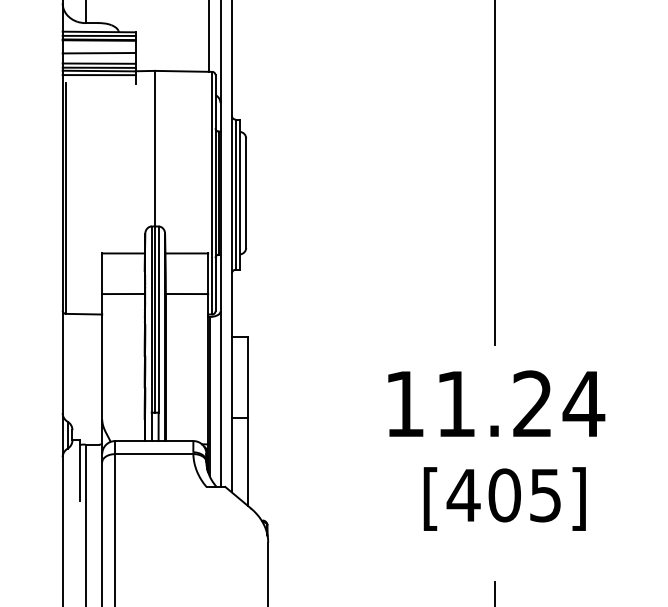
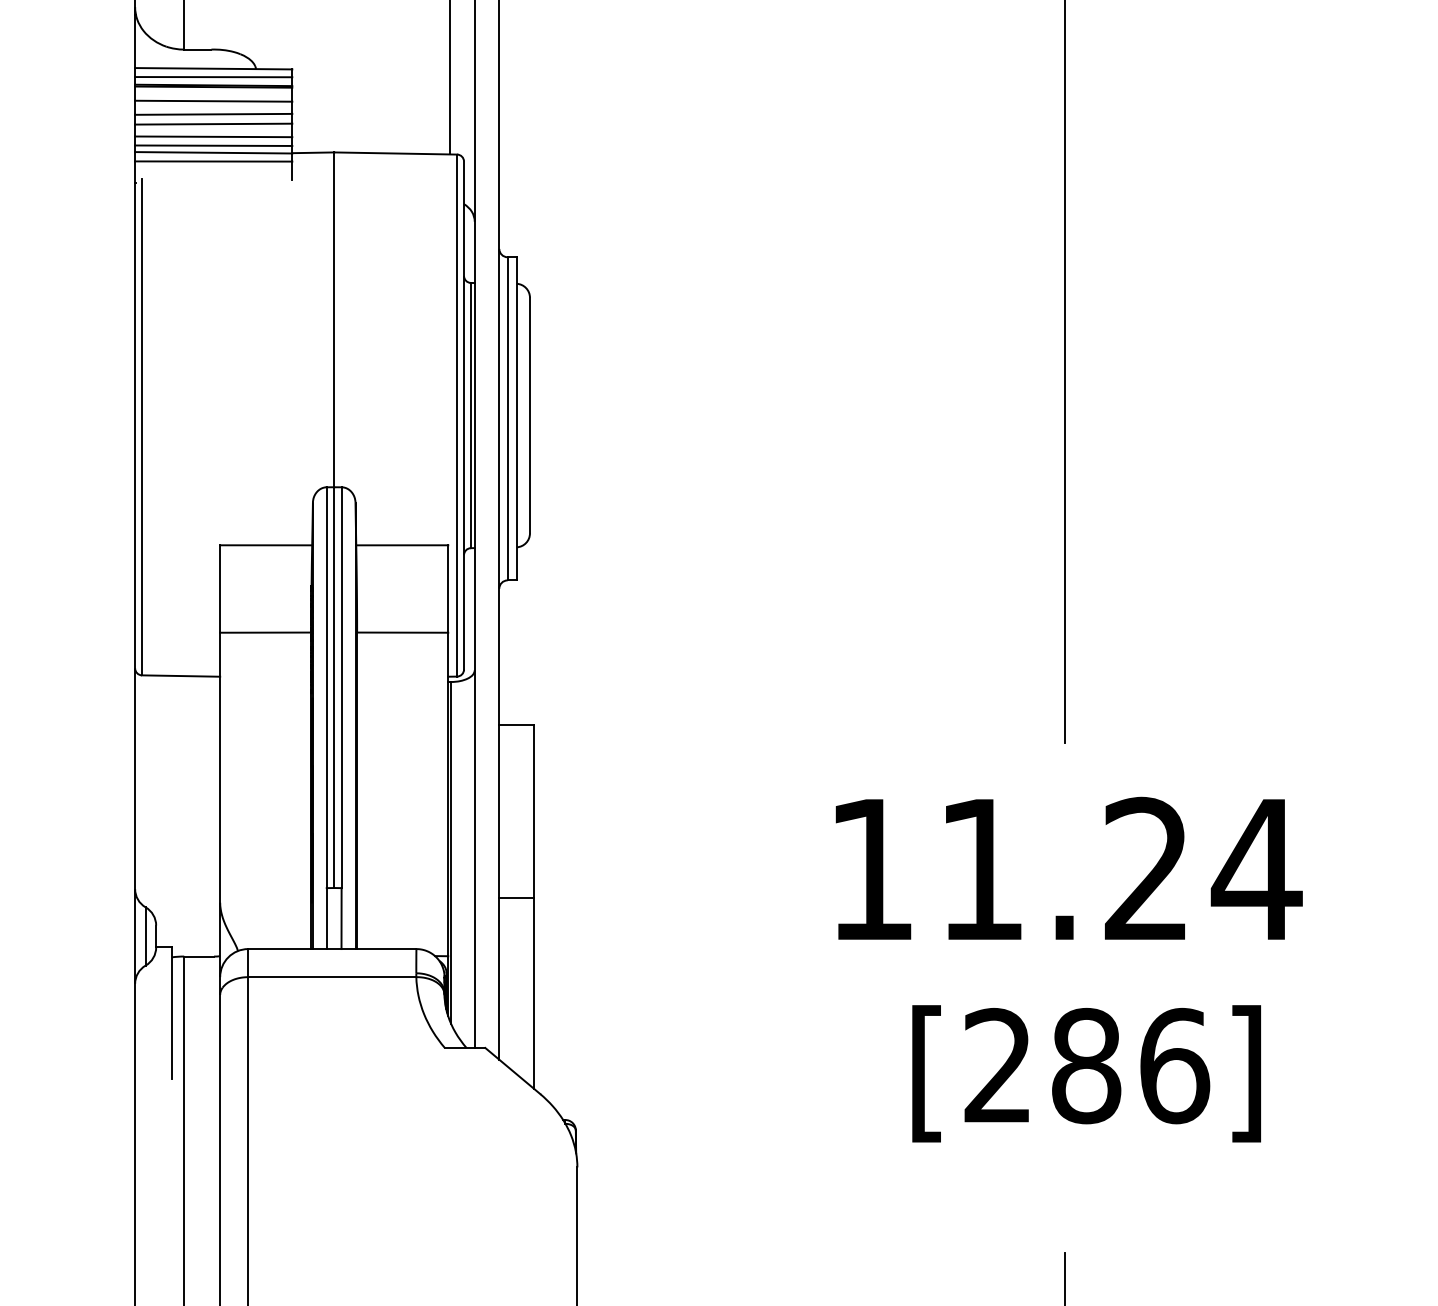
line: (98, 46) -> (212, 99), added
line: (98, 57) -> (212, 123), added
text: (504, 495) -> (1085, 1066), [405] -> [286]

